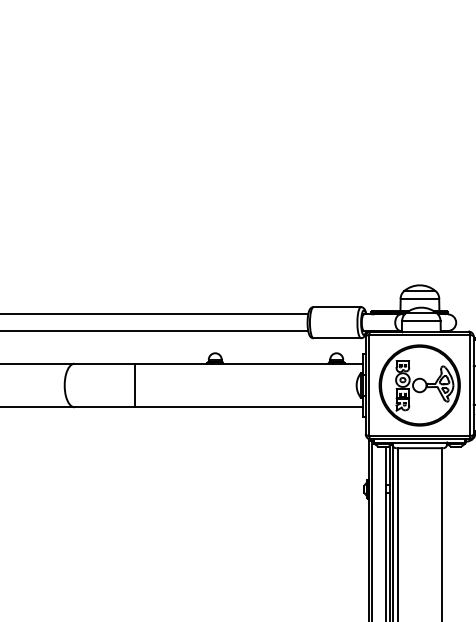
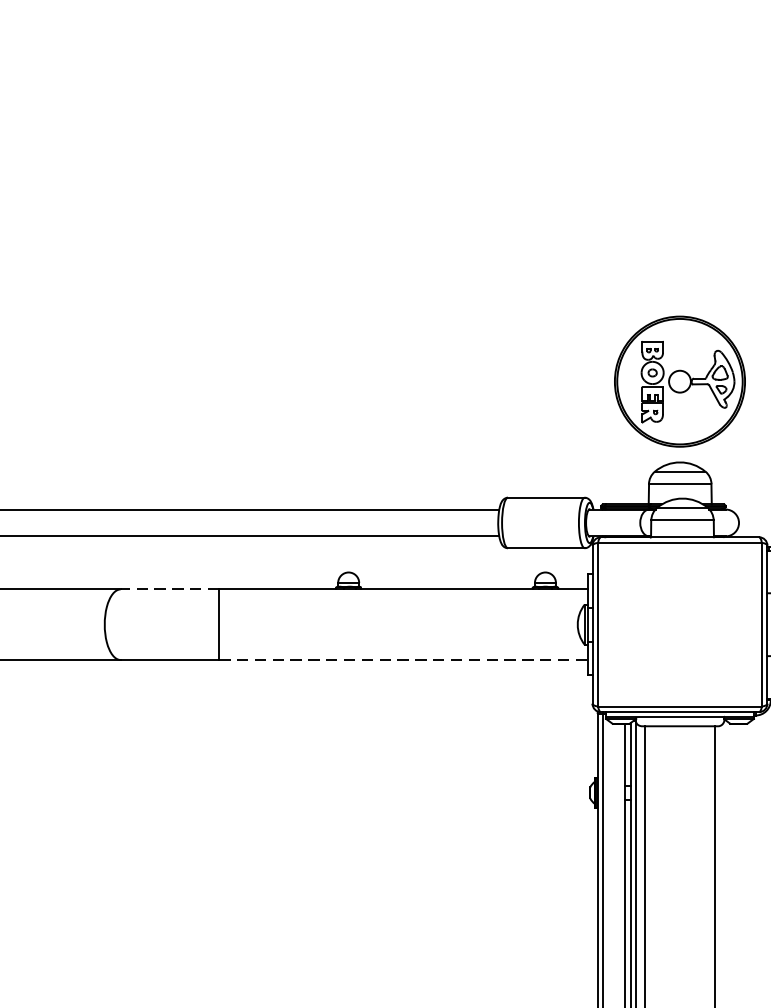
line: (104, 363) -> (169, 589), solid -> dashed
part: (419, 385) -> (679, 381), moved
line: (249, 407) -> (404, 660), solid -> dashed

